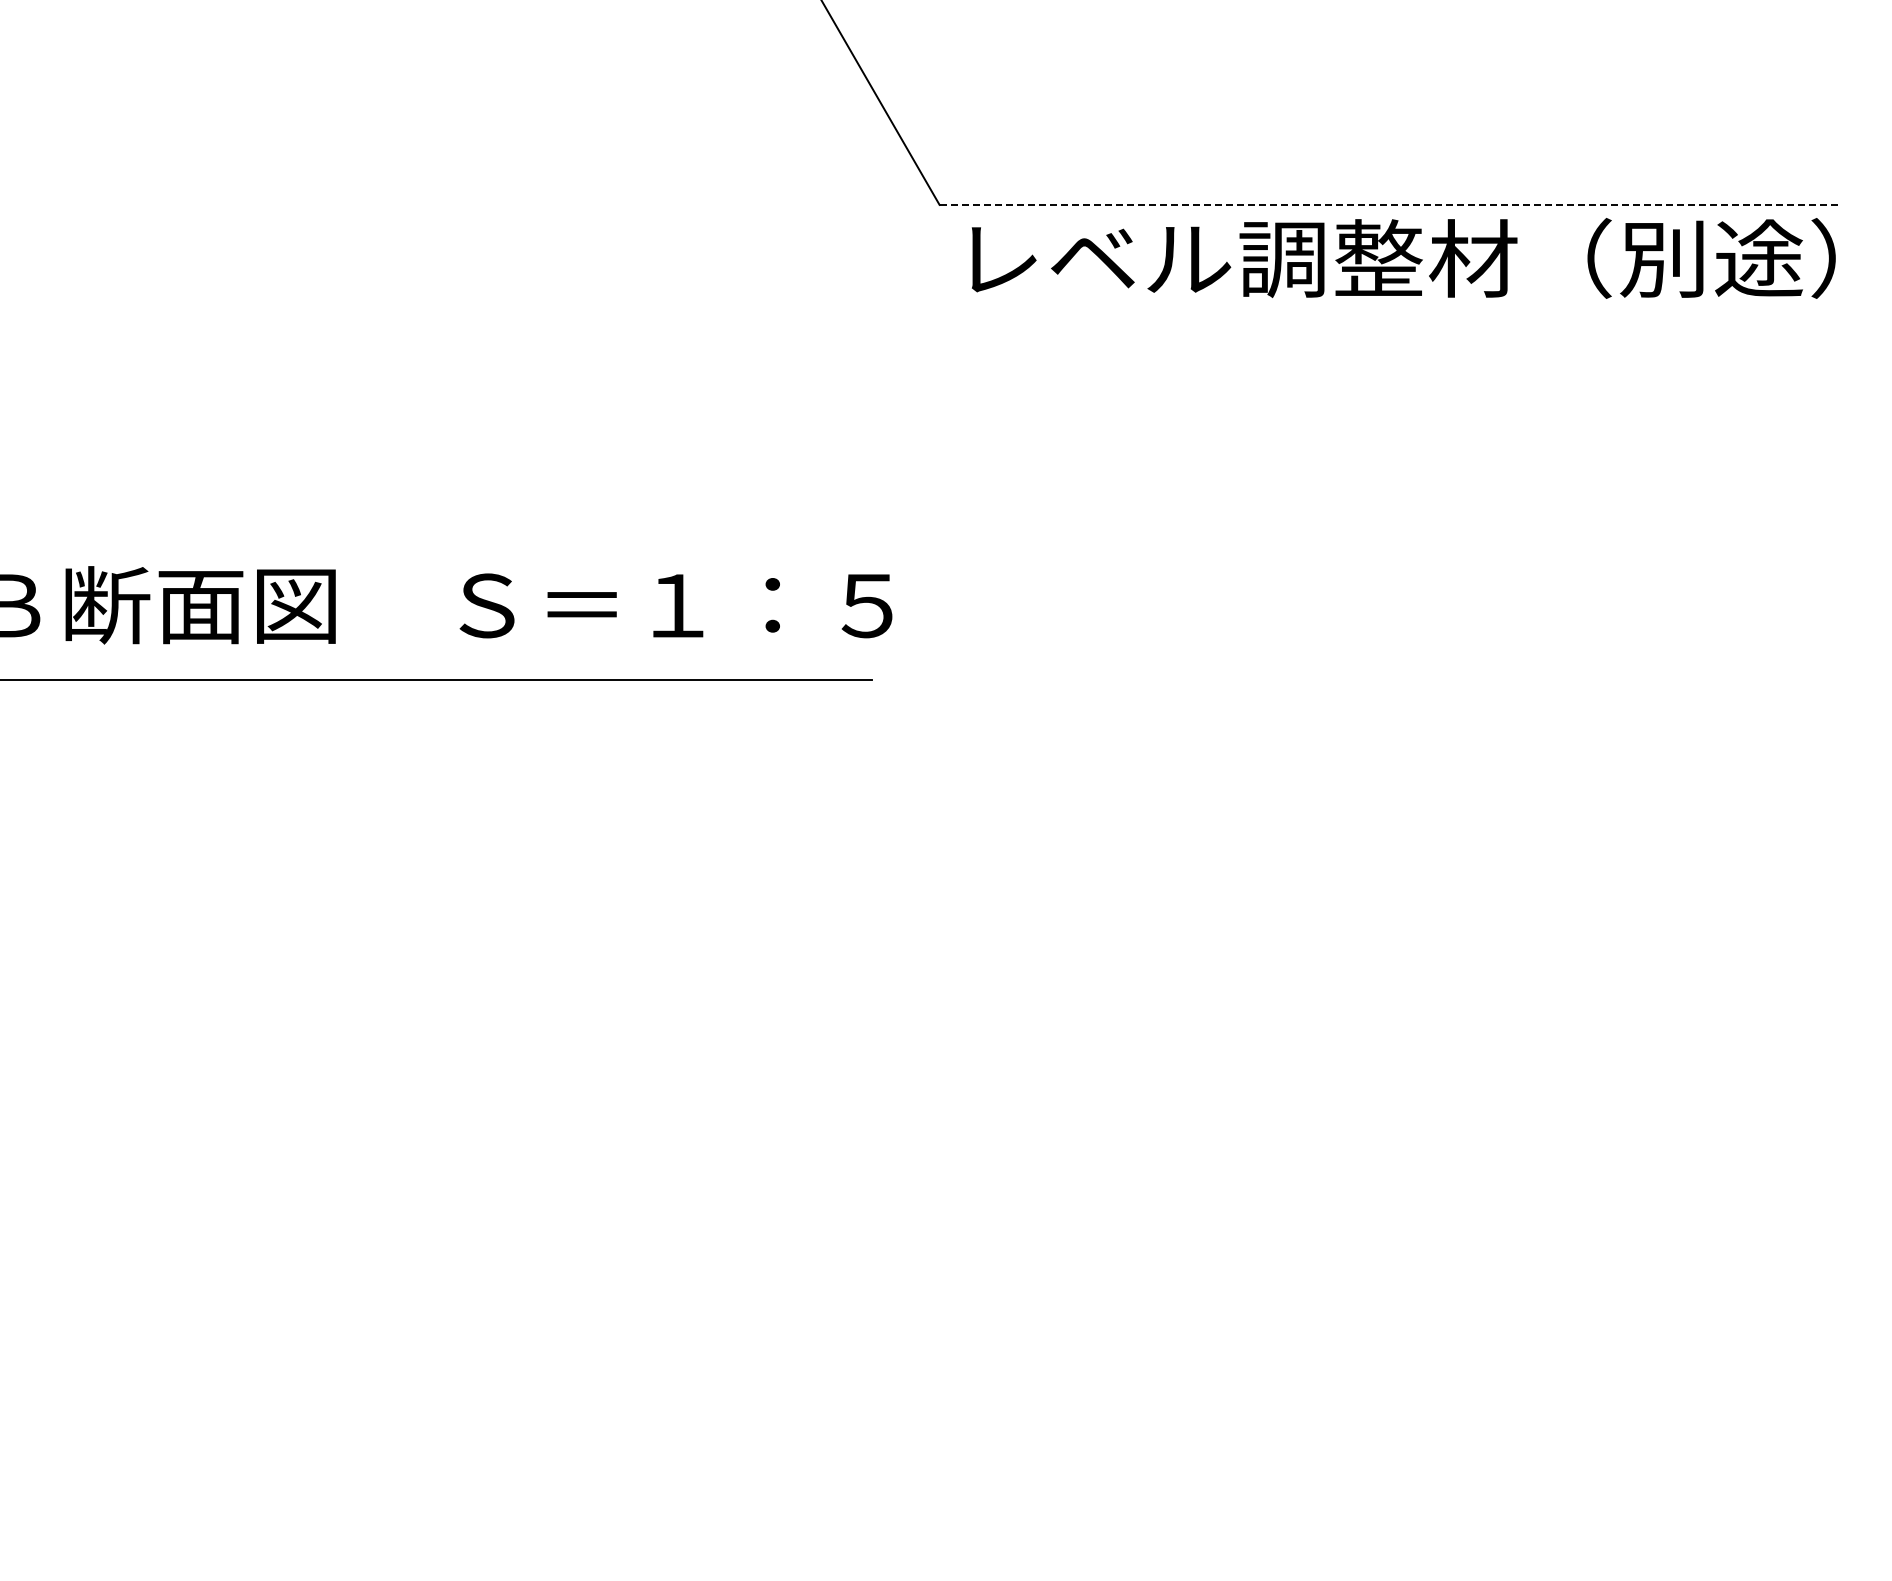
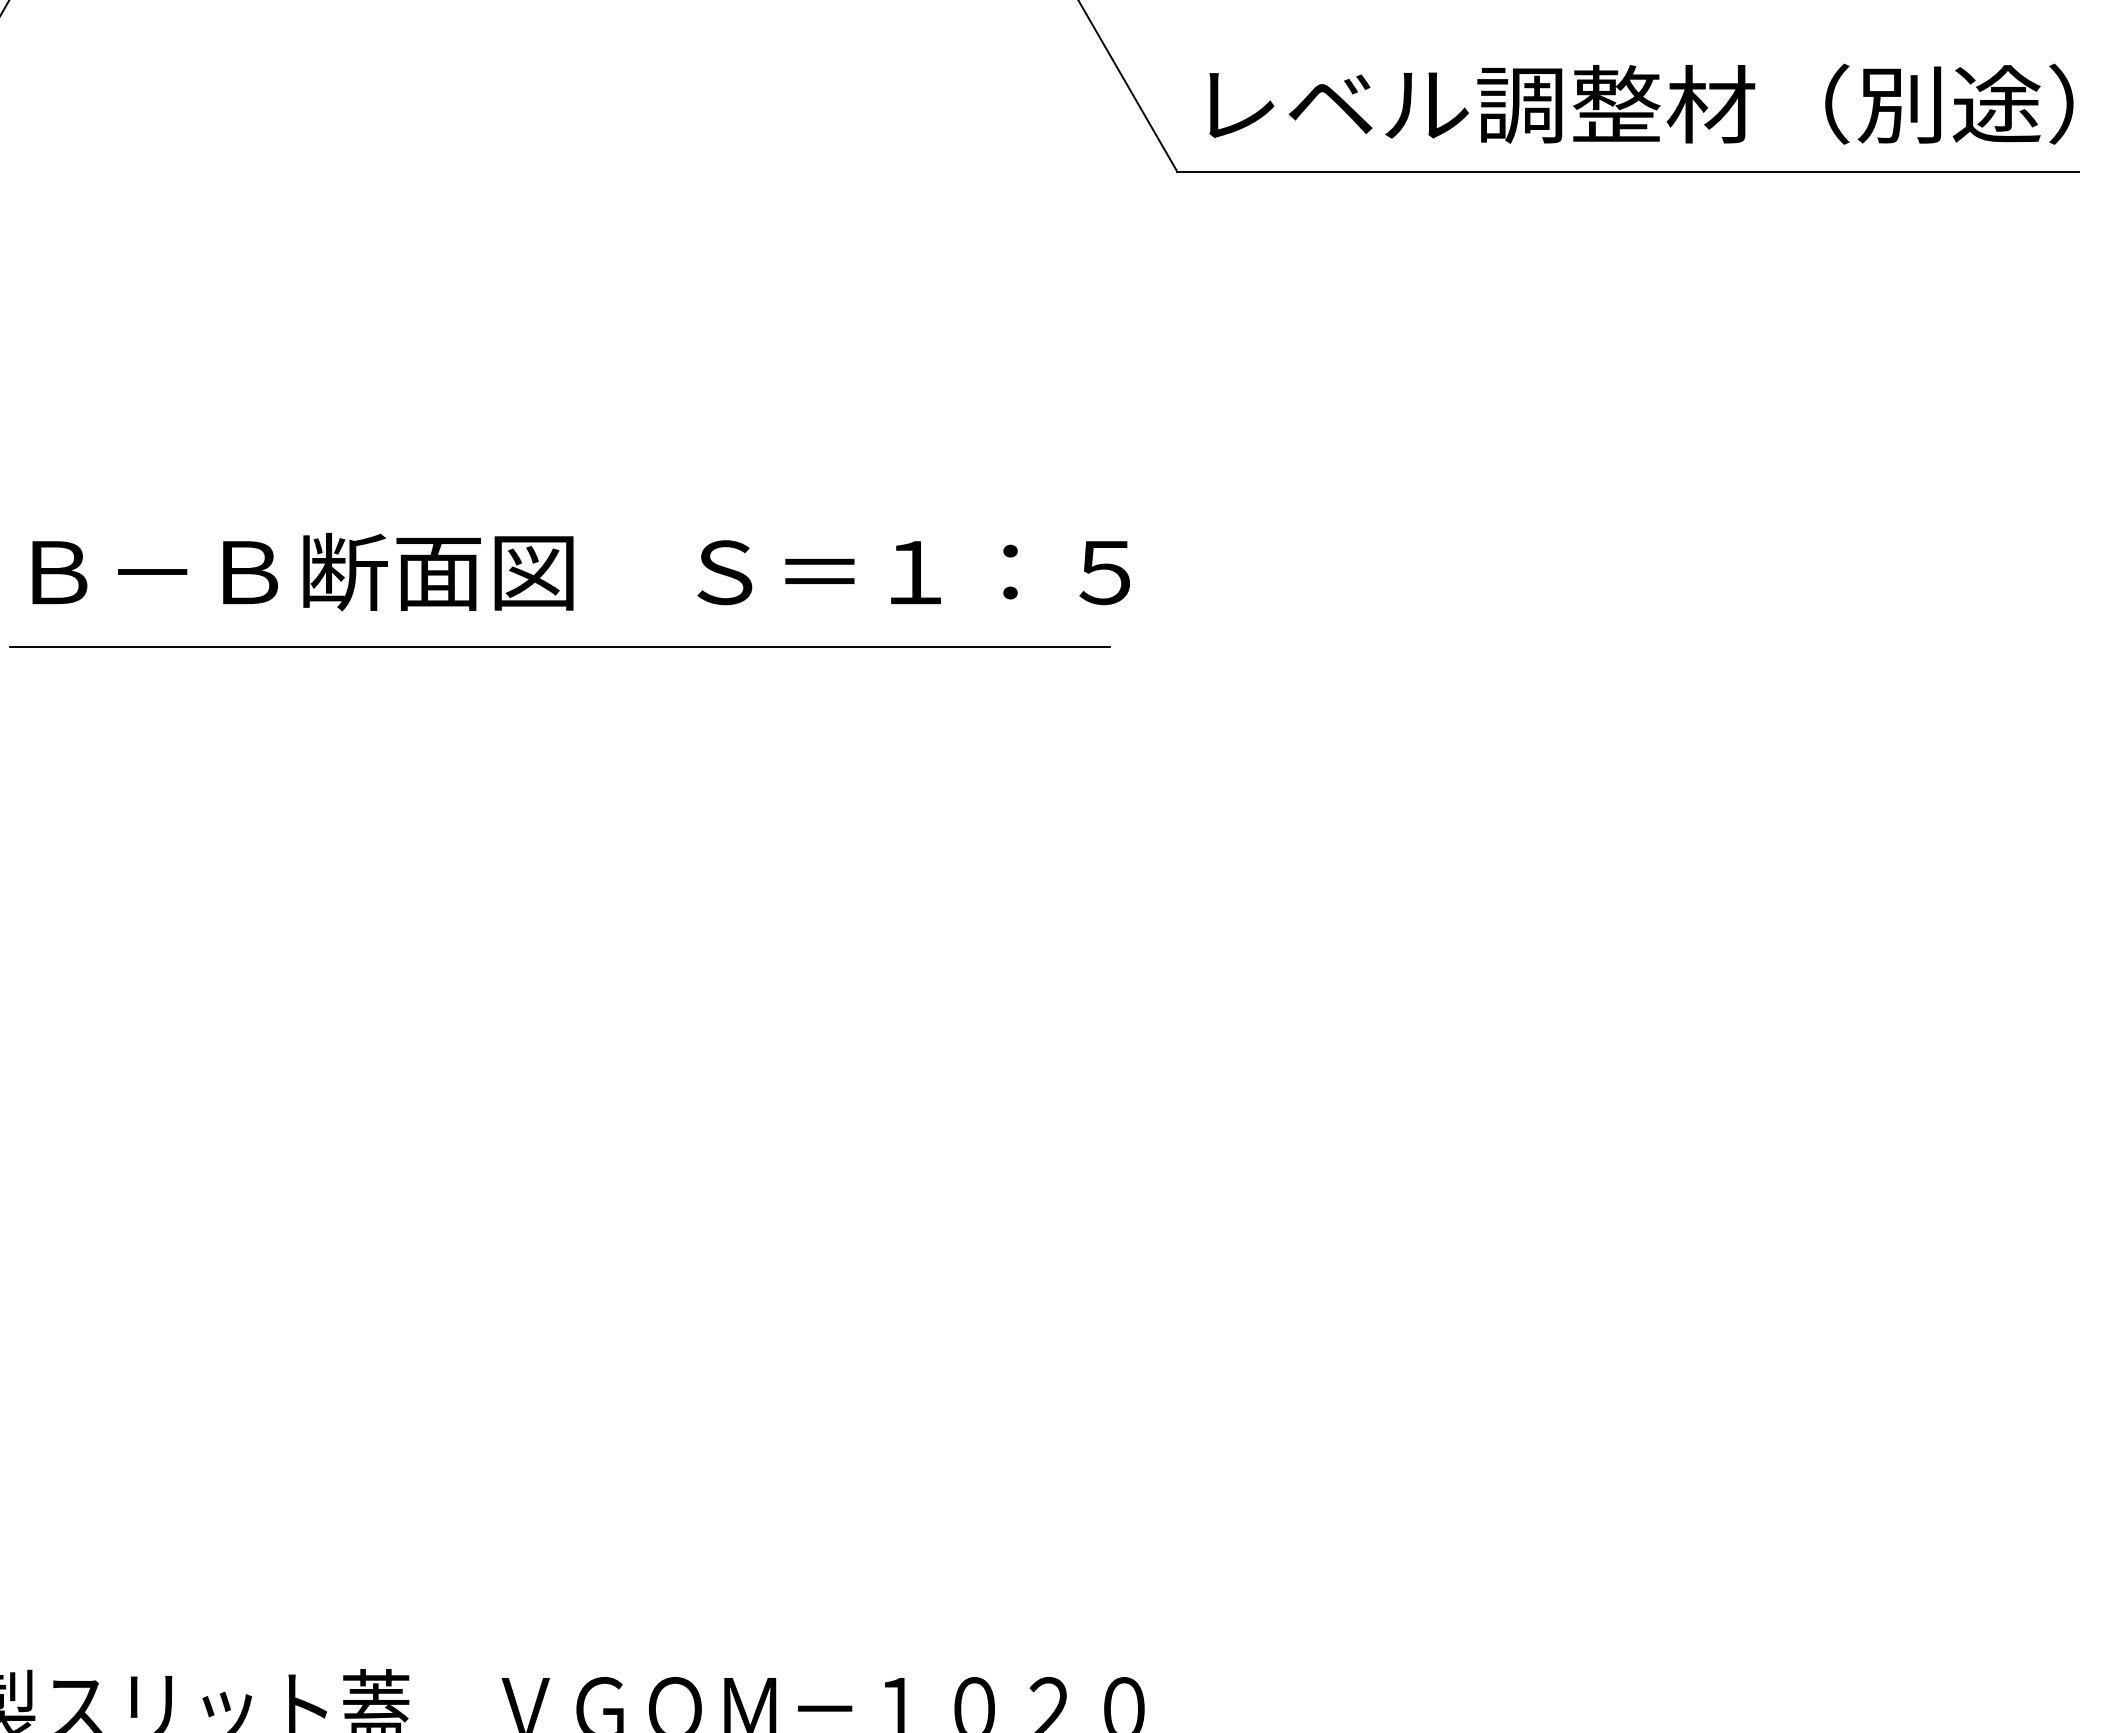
line: (1390, 204) -> (1628, 171), dashed -> solid
text: (1403, 257) -> (1641, 103), moved

